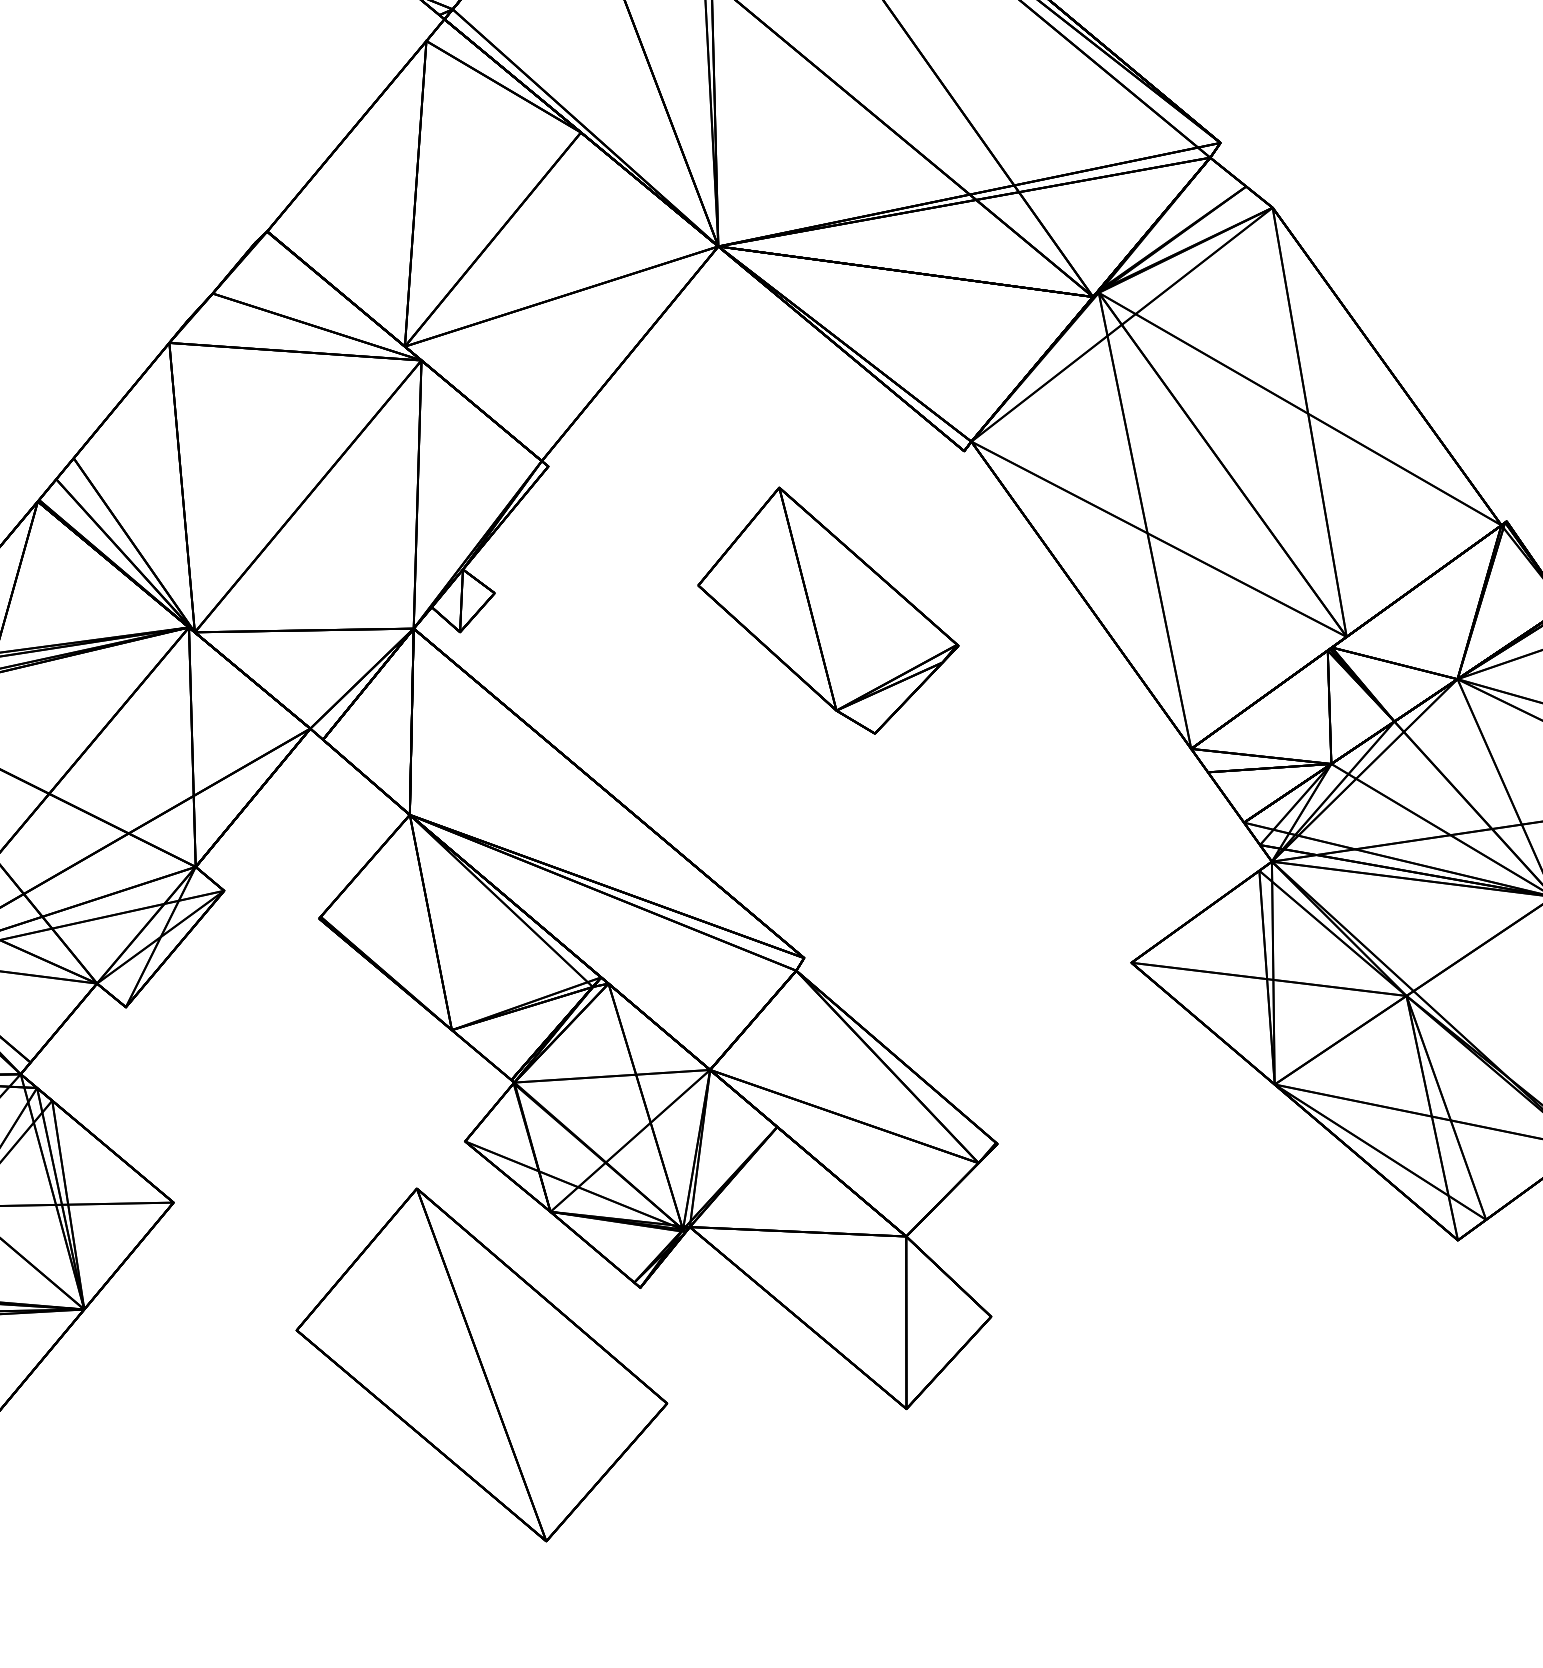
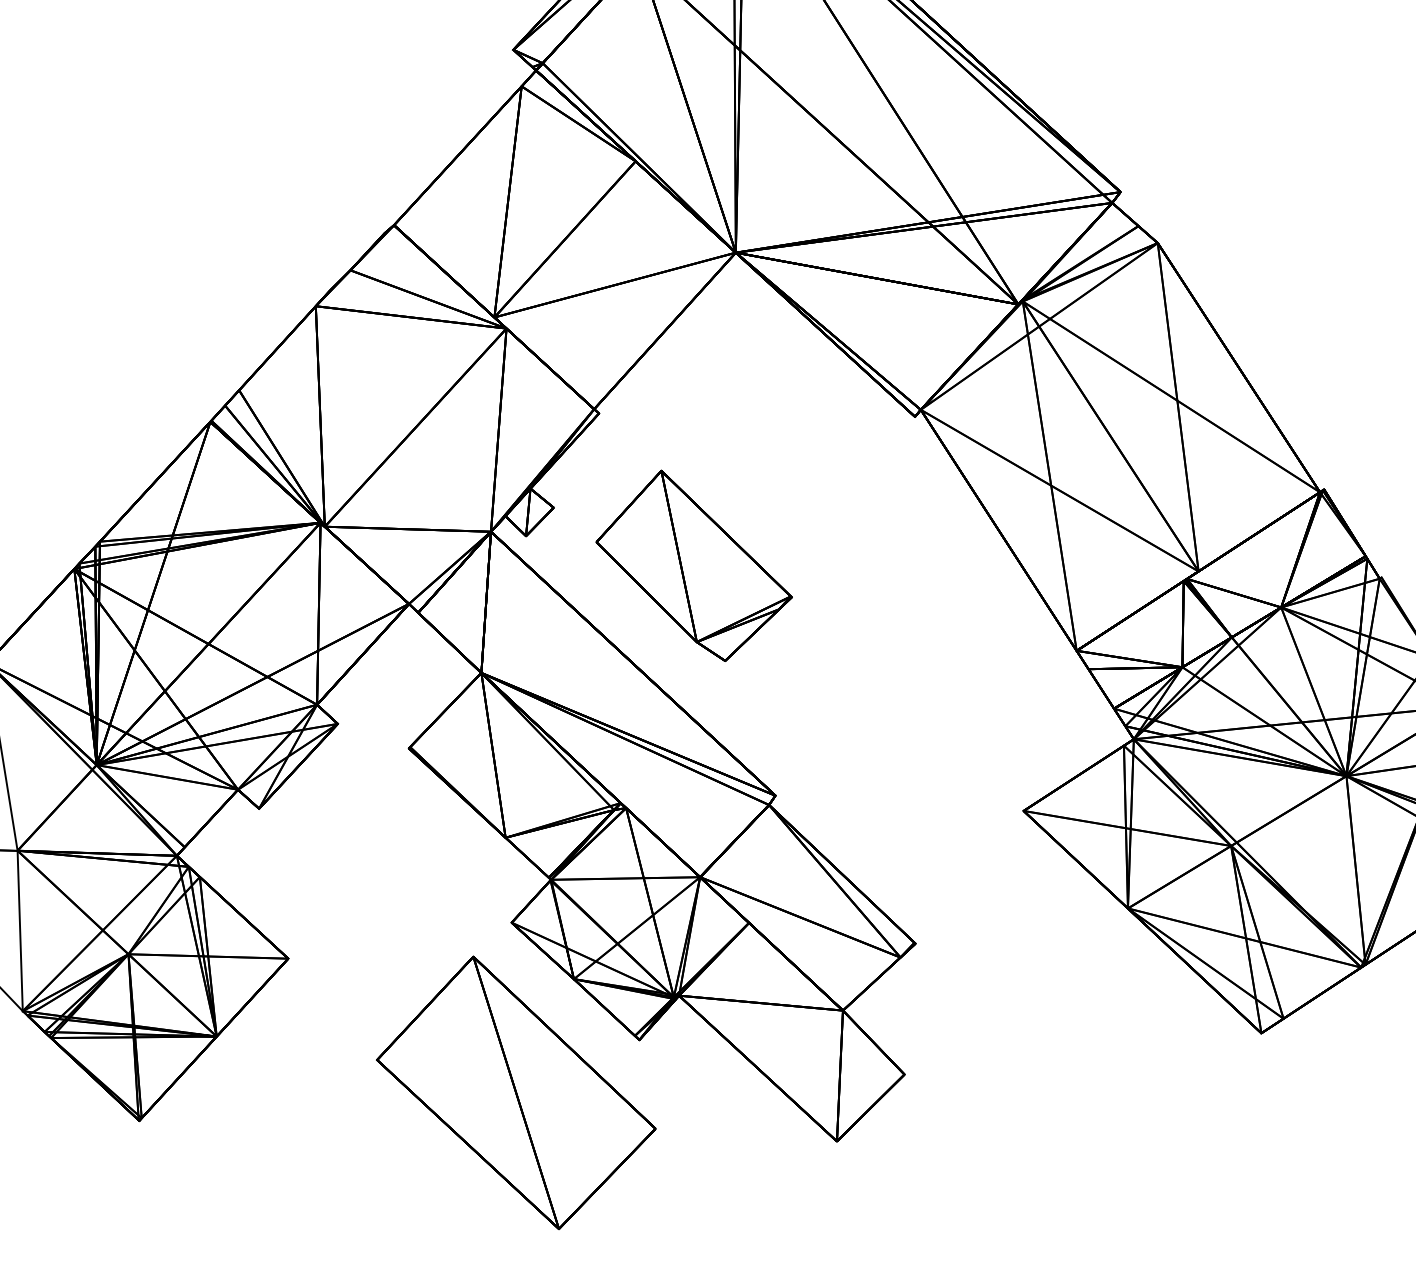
part: (827, 610) -> (693, 565), moved

